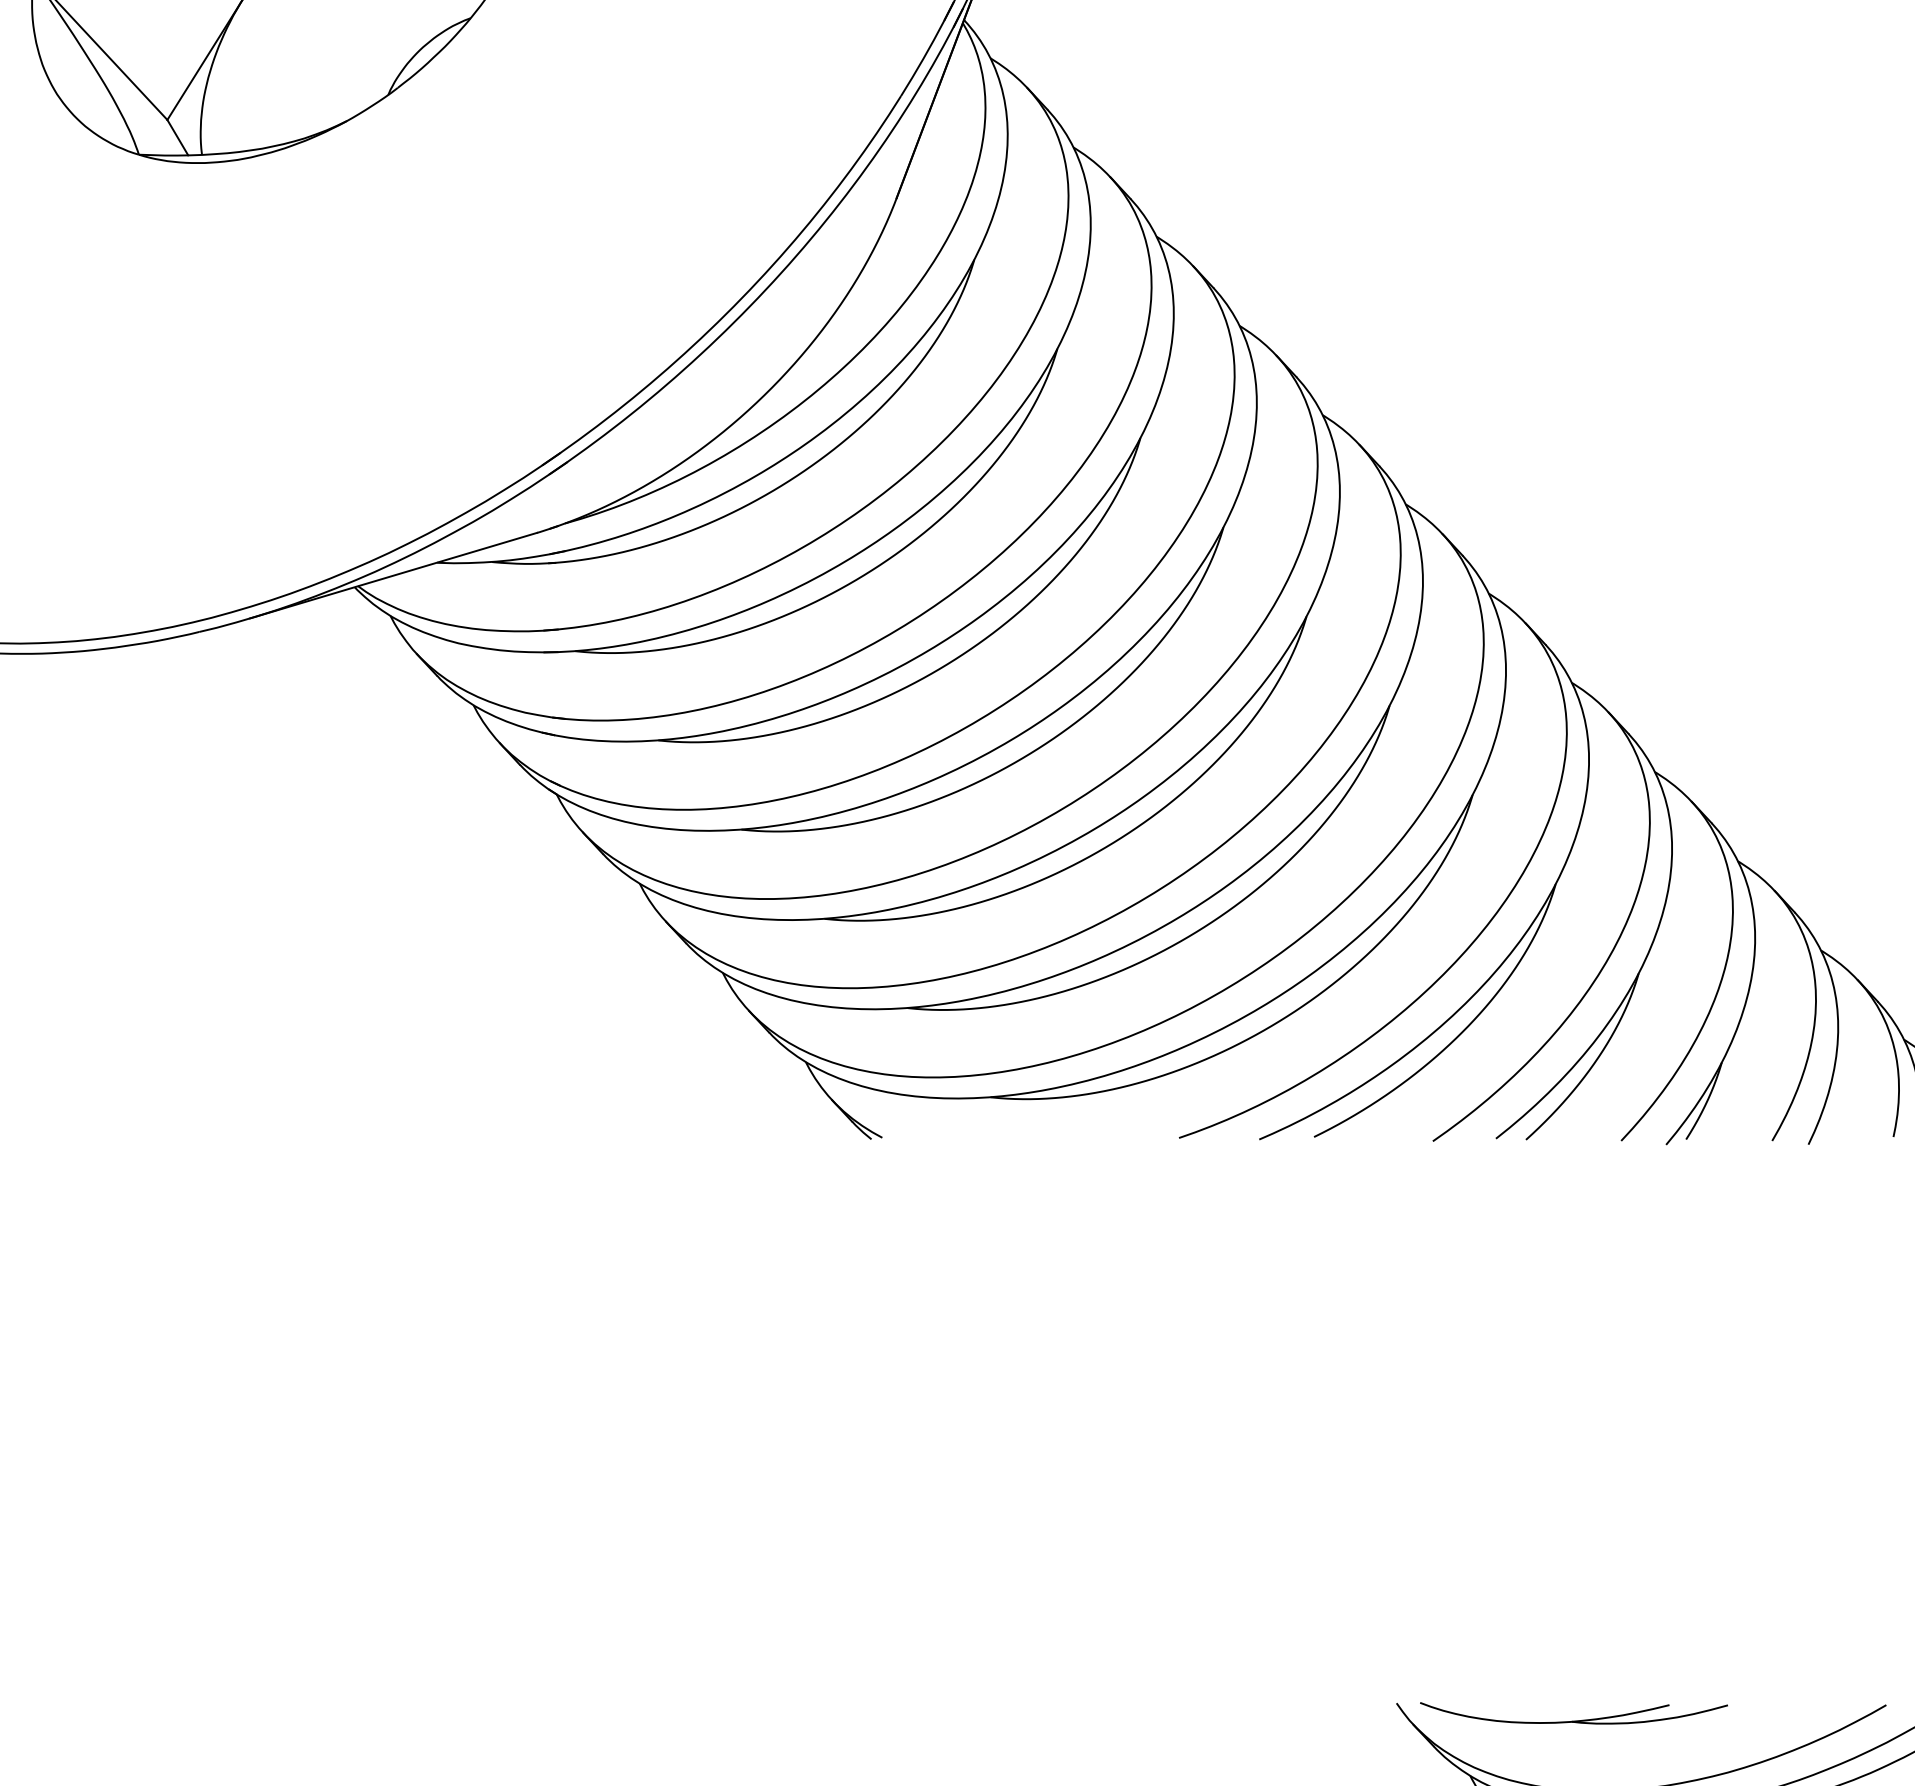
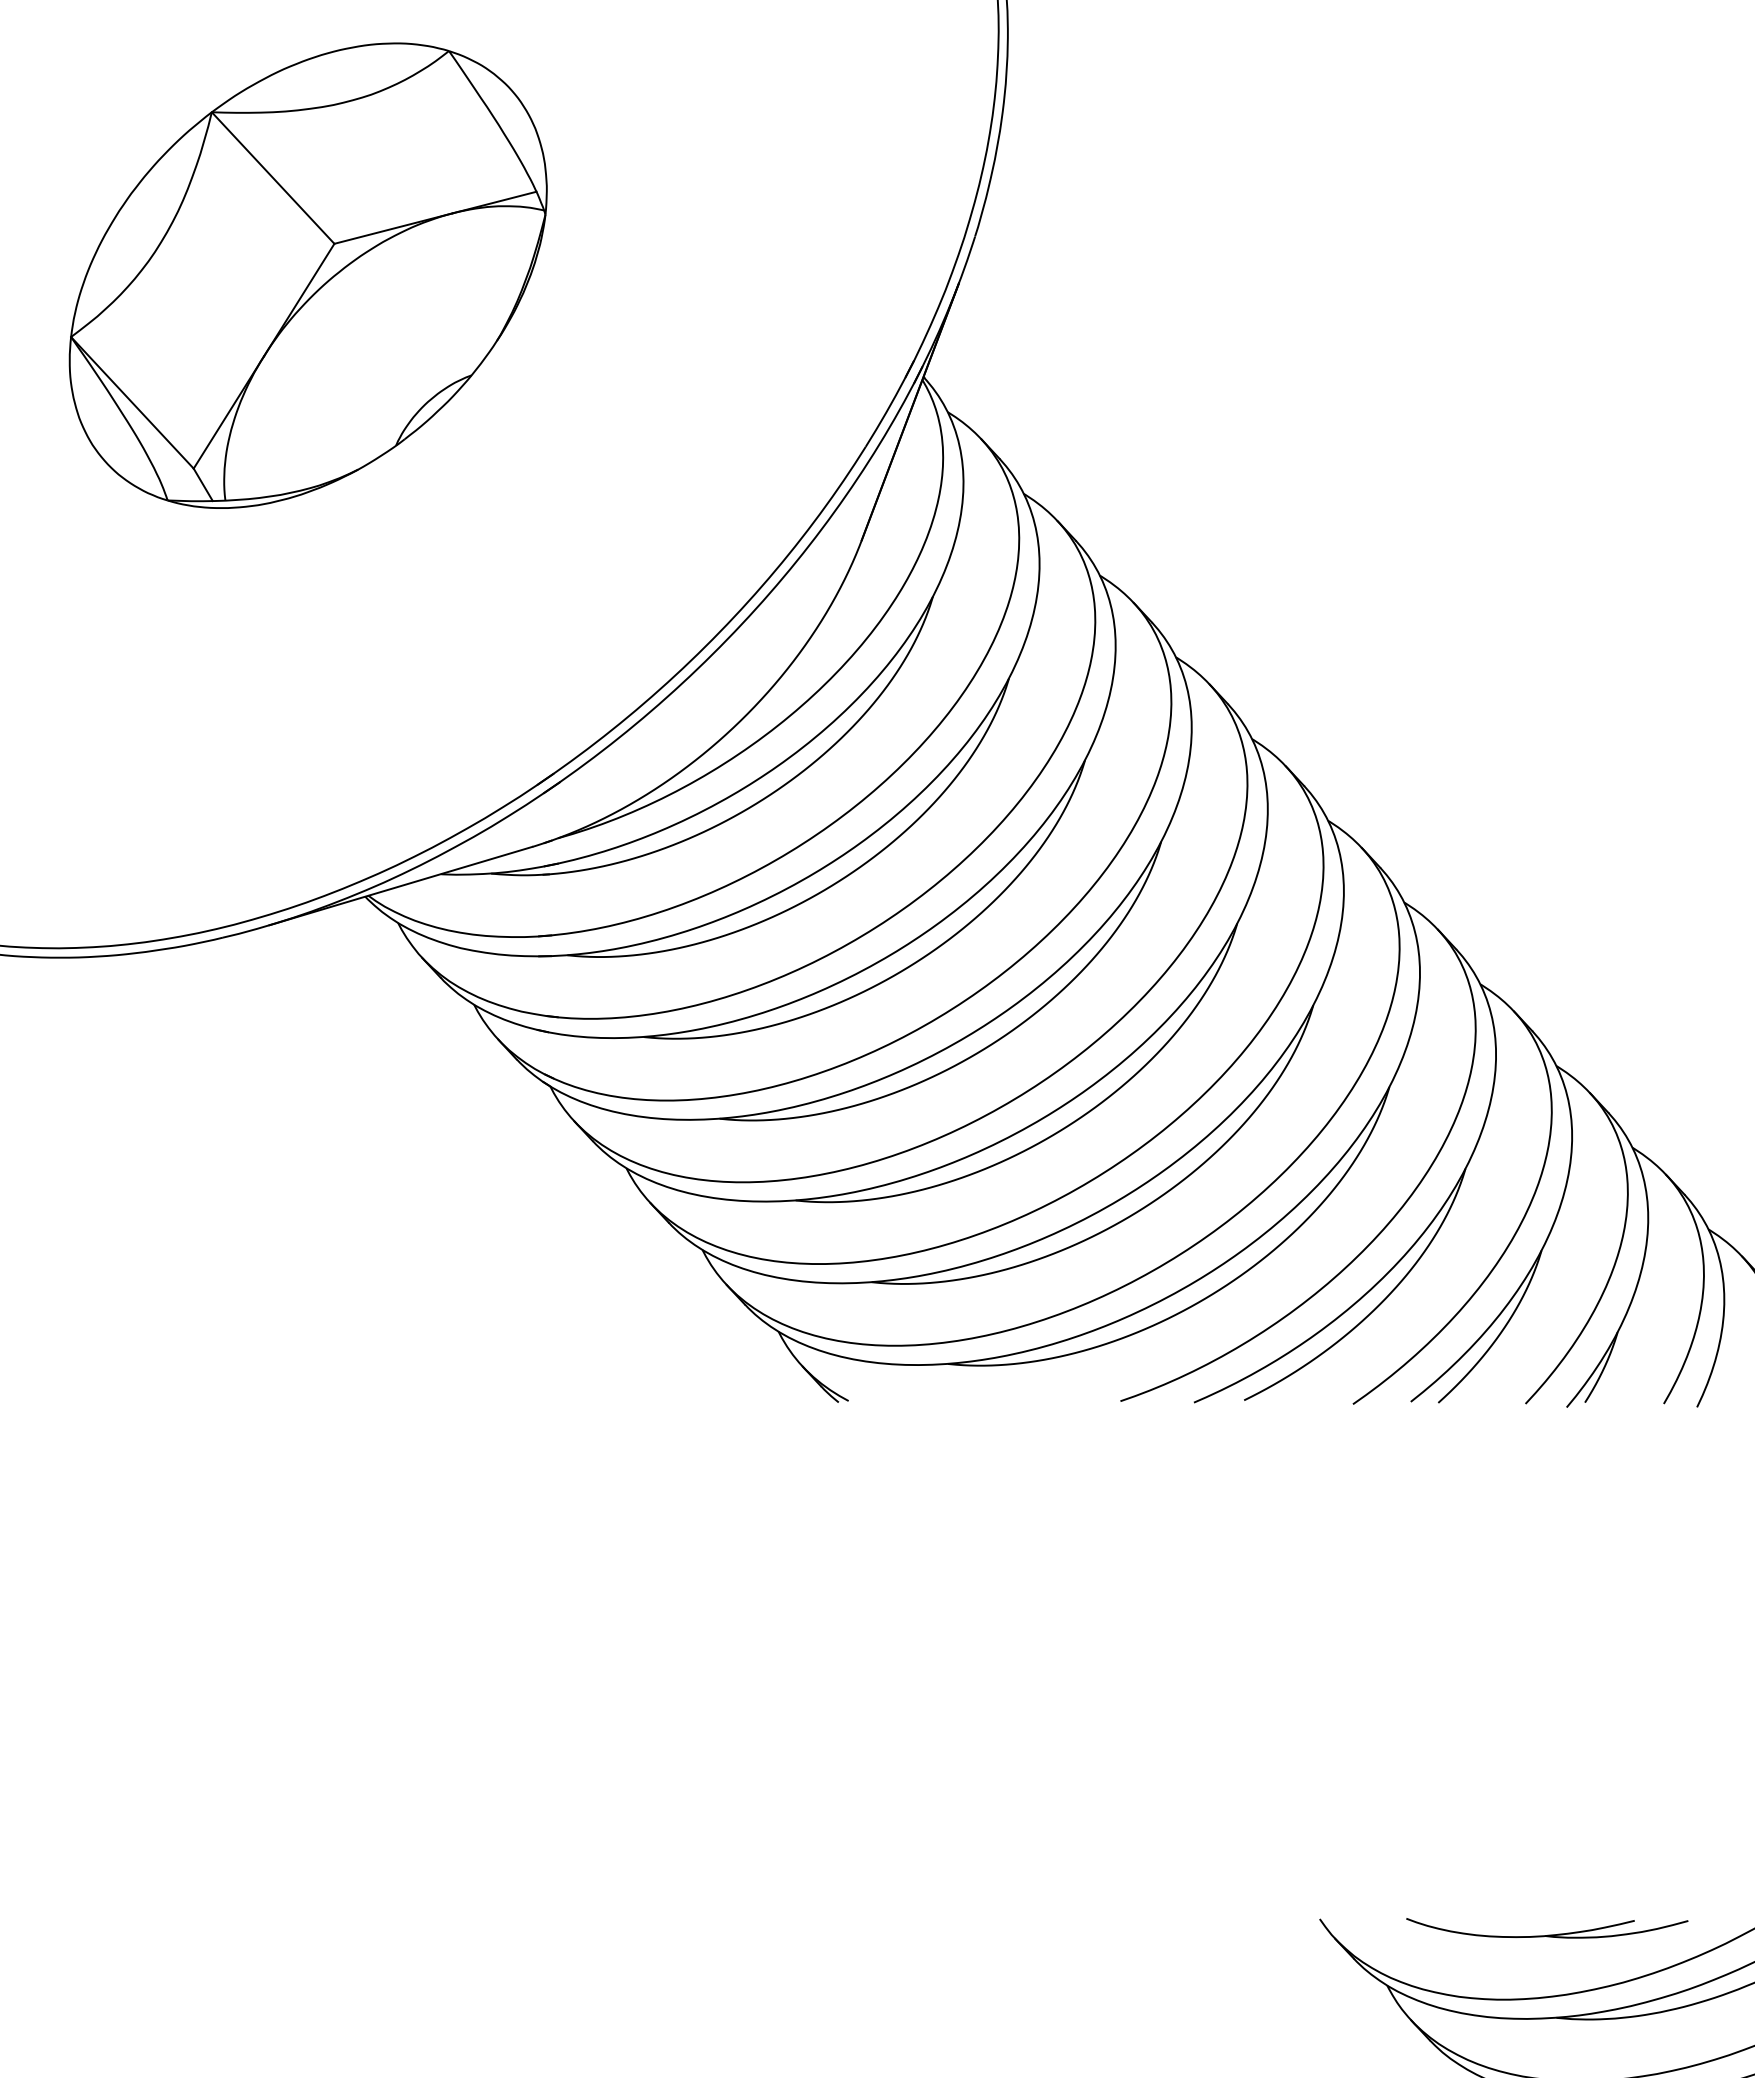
part: (1575, 1720) -> (1548, 1934), moved

